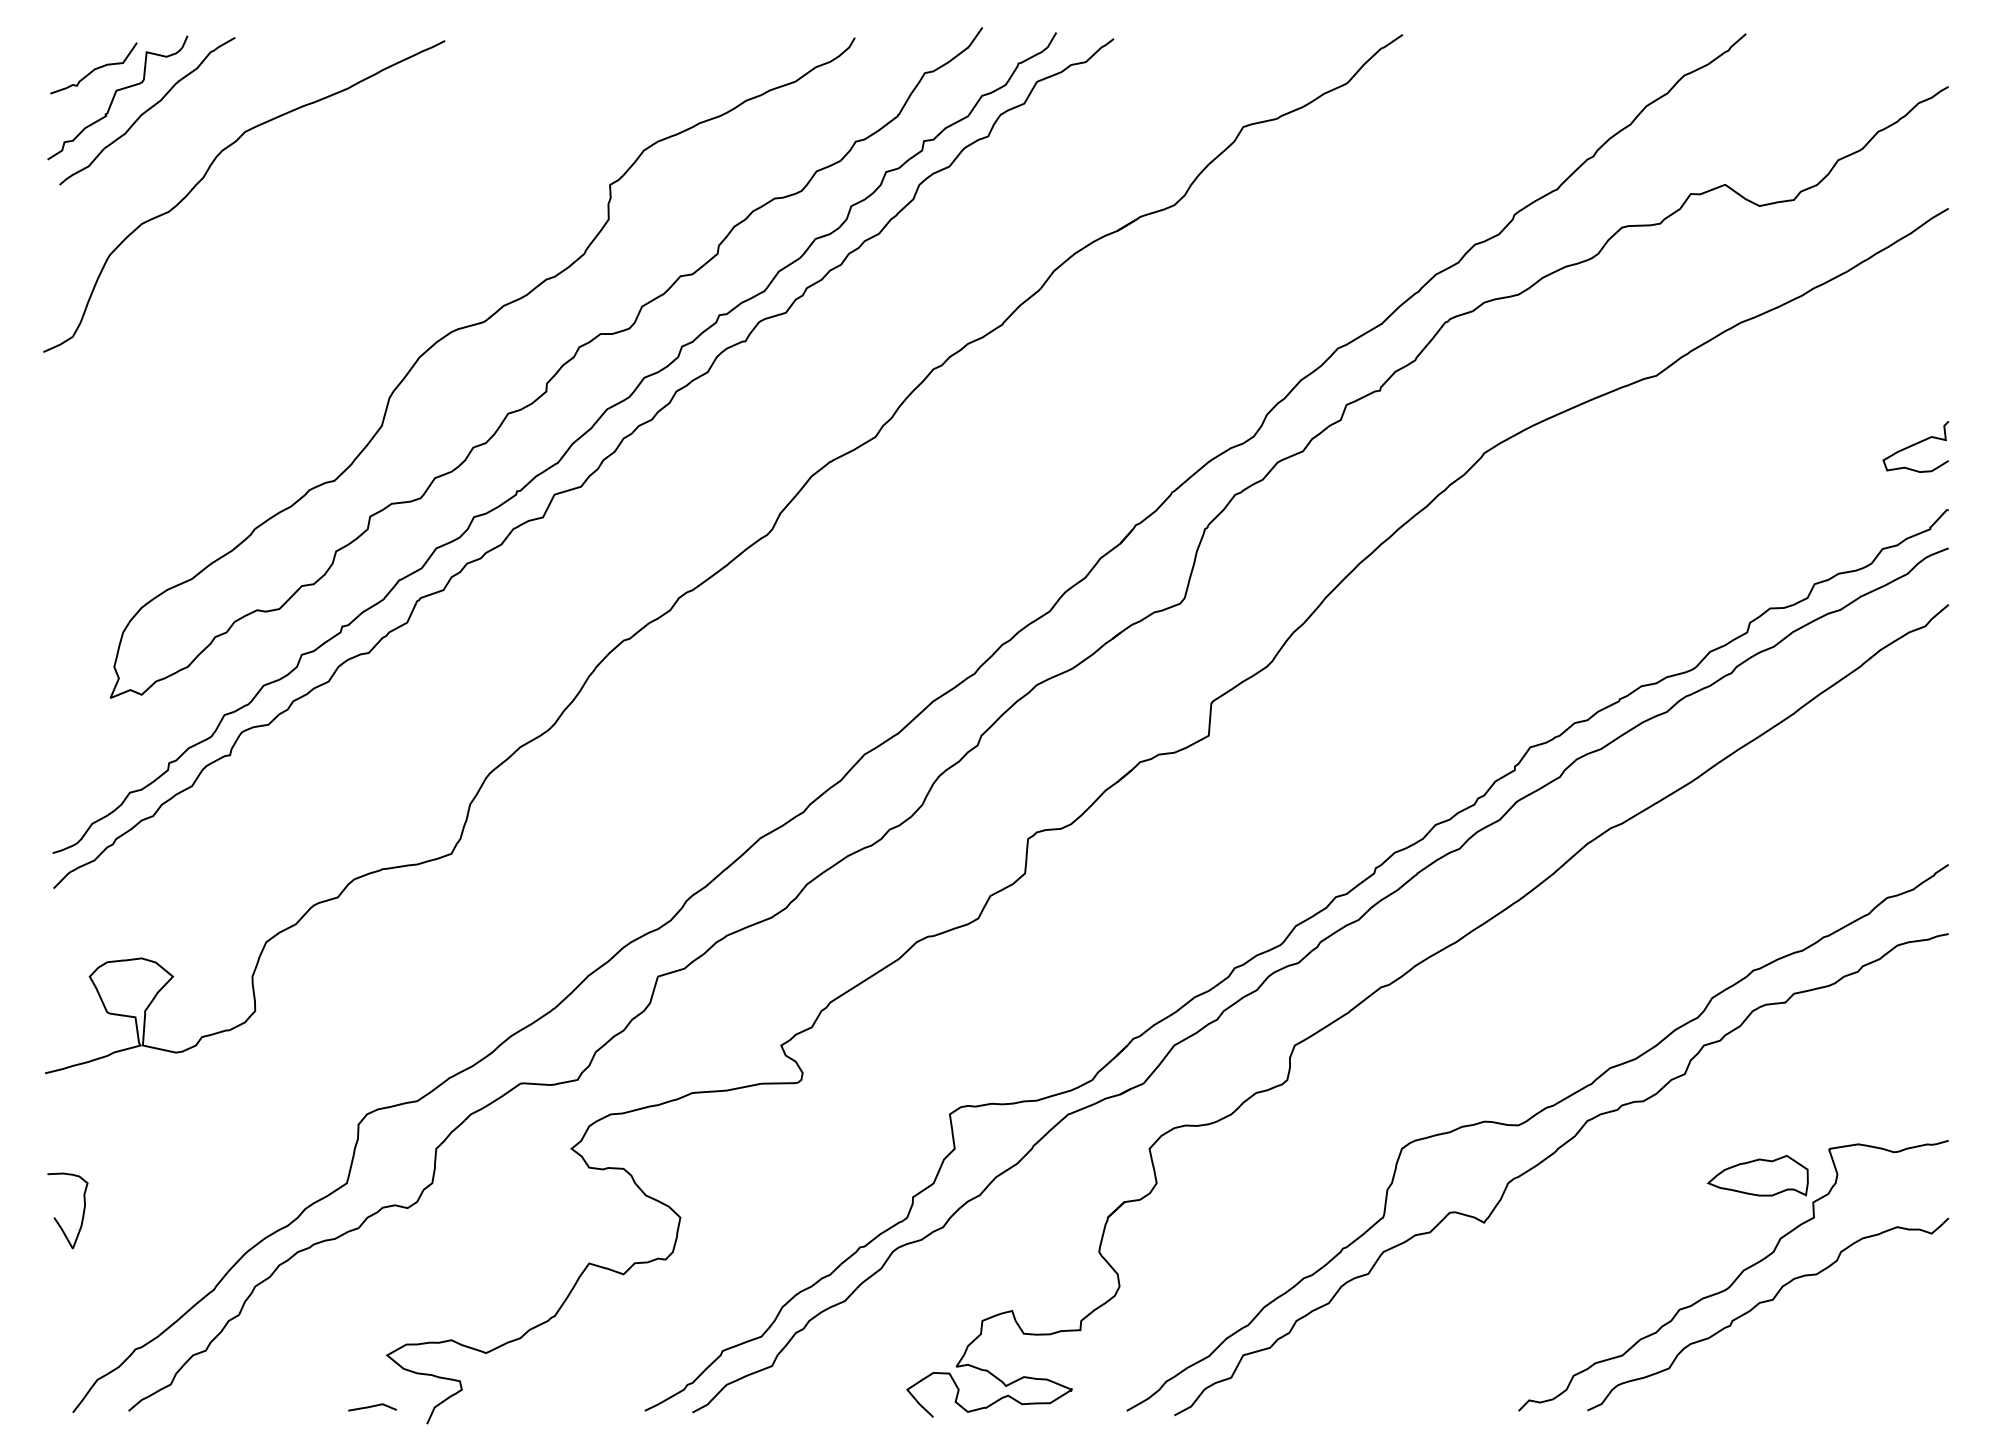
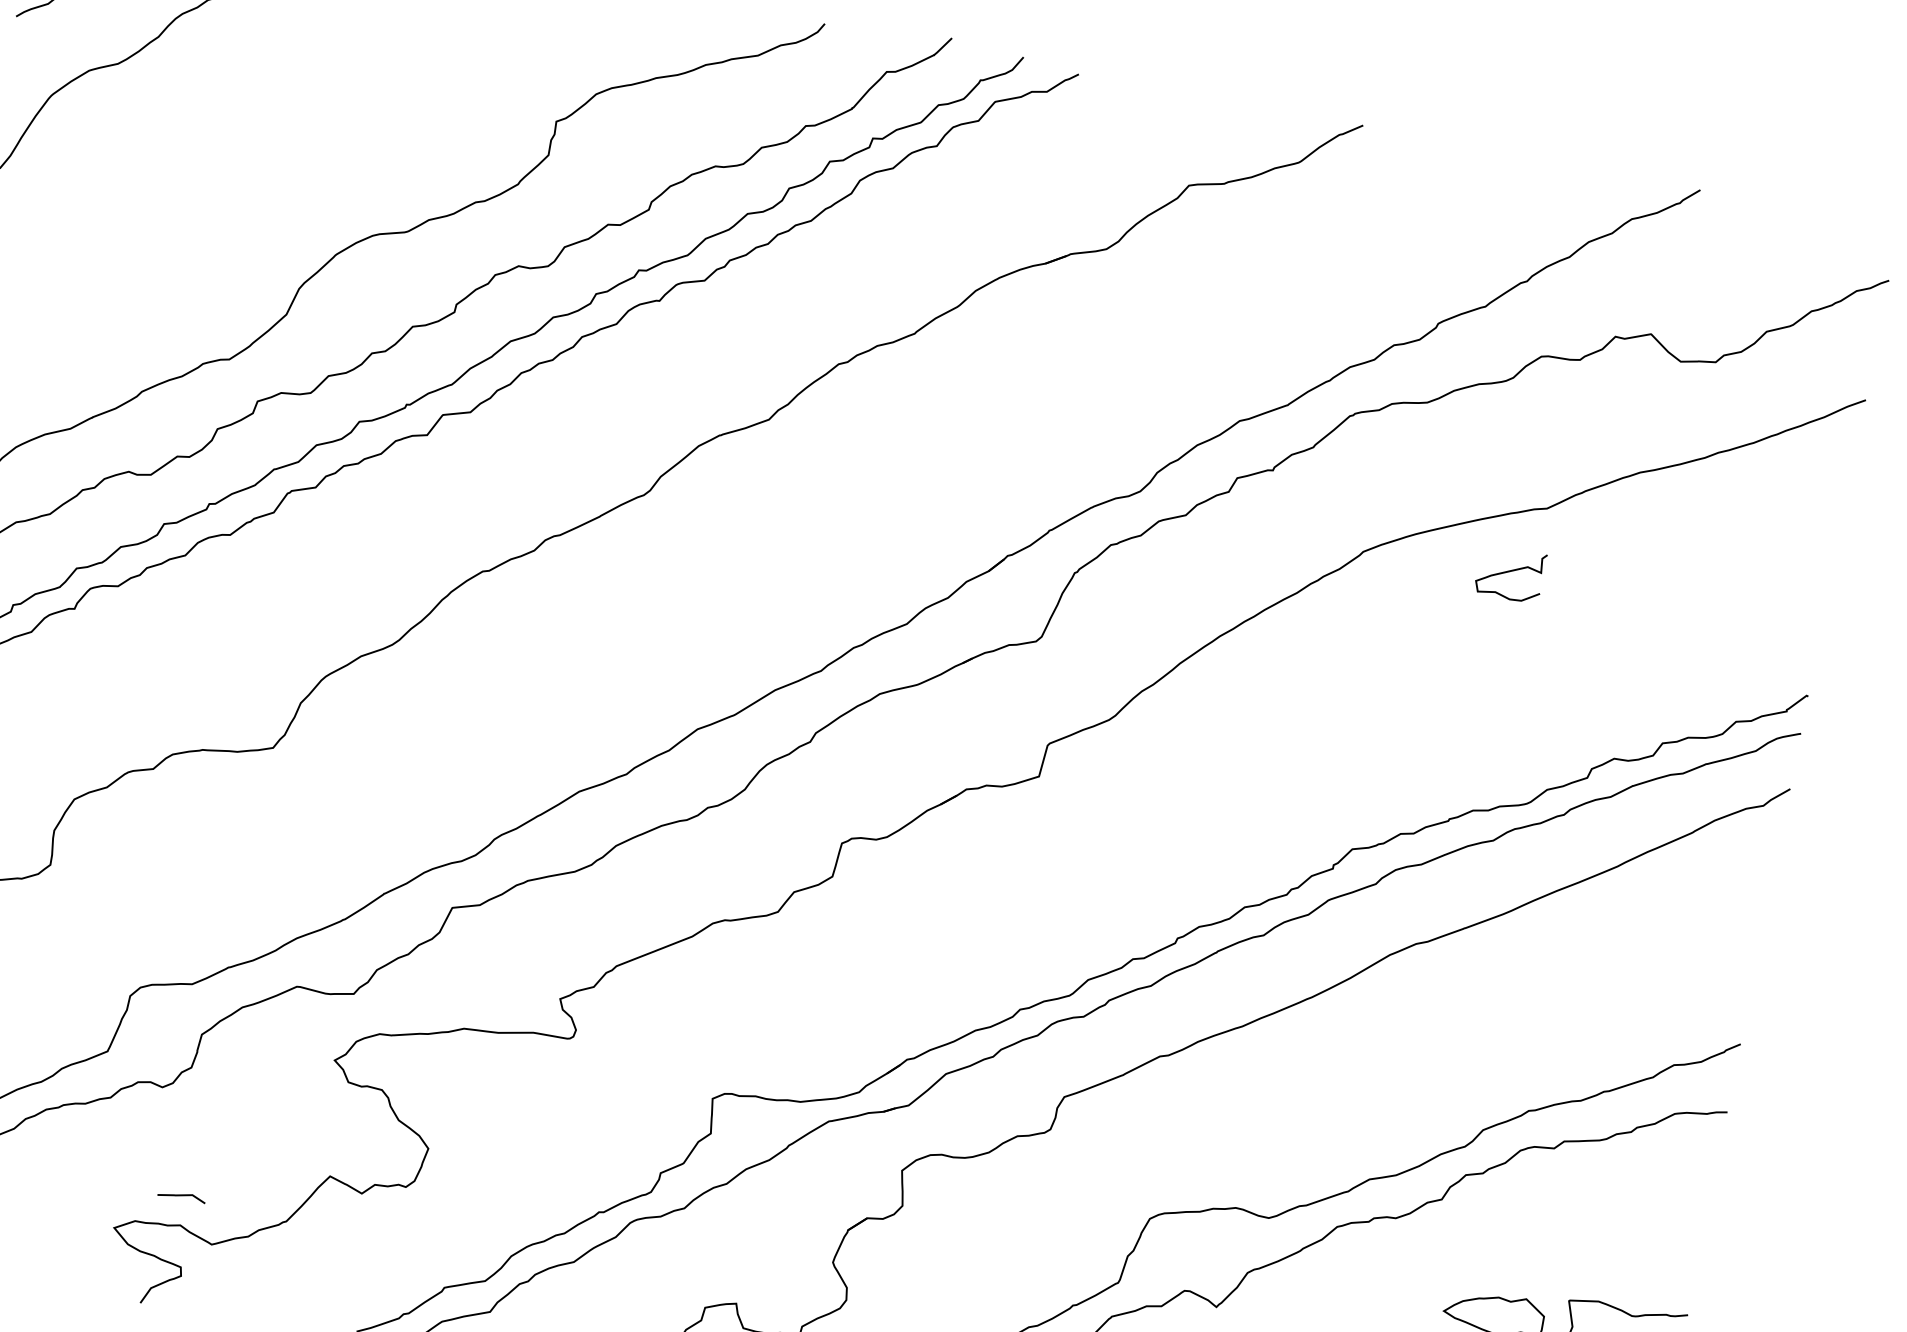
curve: (1915, 445) -> (1510, 572), moved
line: (372, 1407) -> (181, 1196), moved

